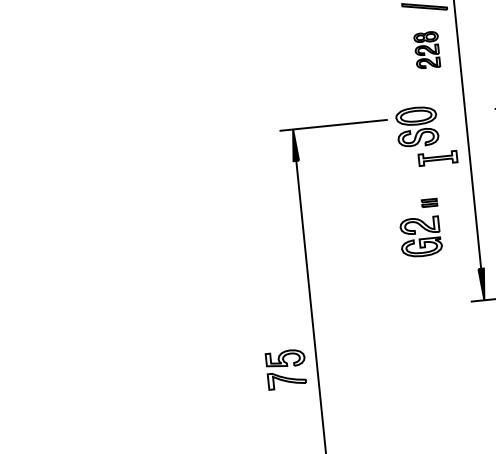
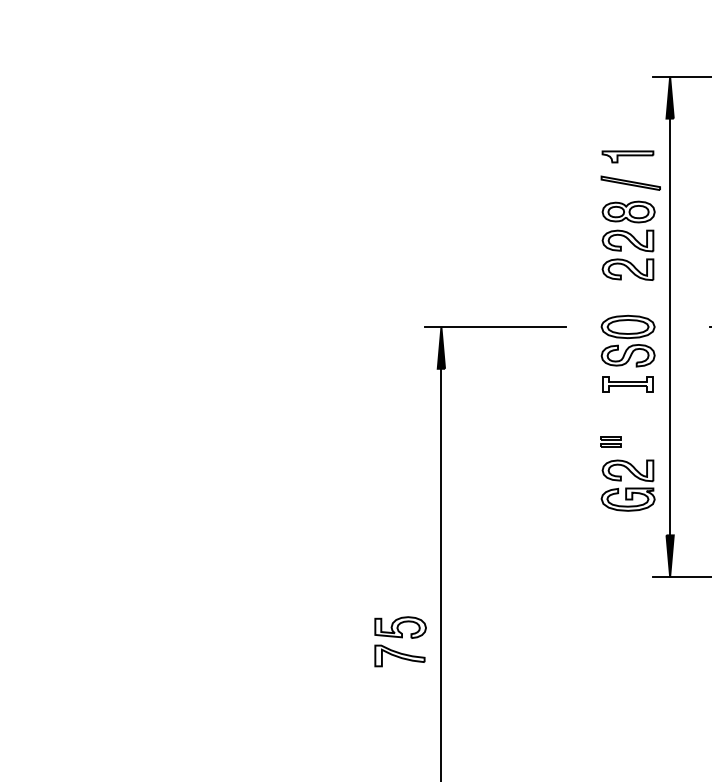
part: (427, 50) -> (628, 240), size x1.67
part: (416, 126) -> (627, 340), moved
part: (420, 237) -> (627, 485), moved

